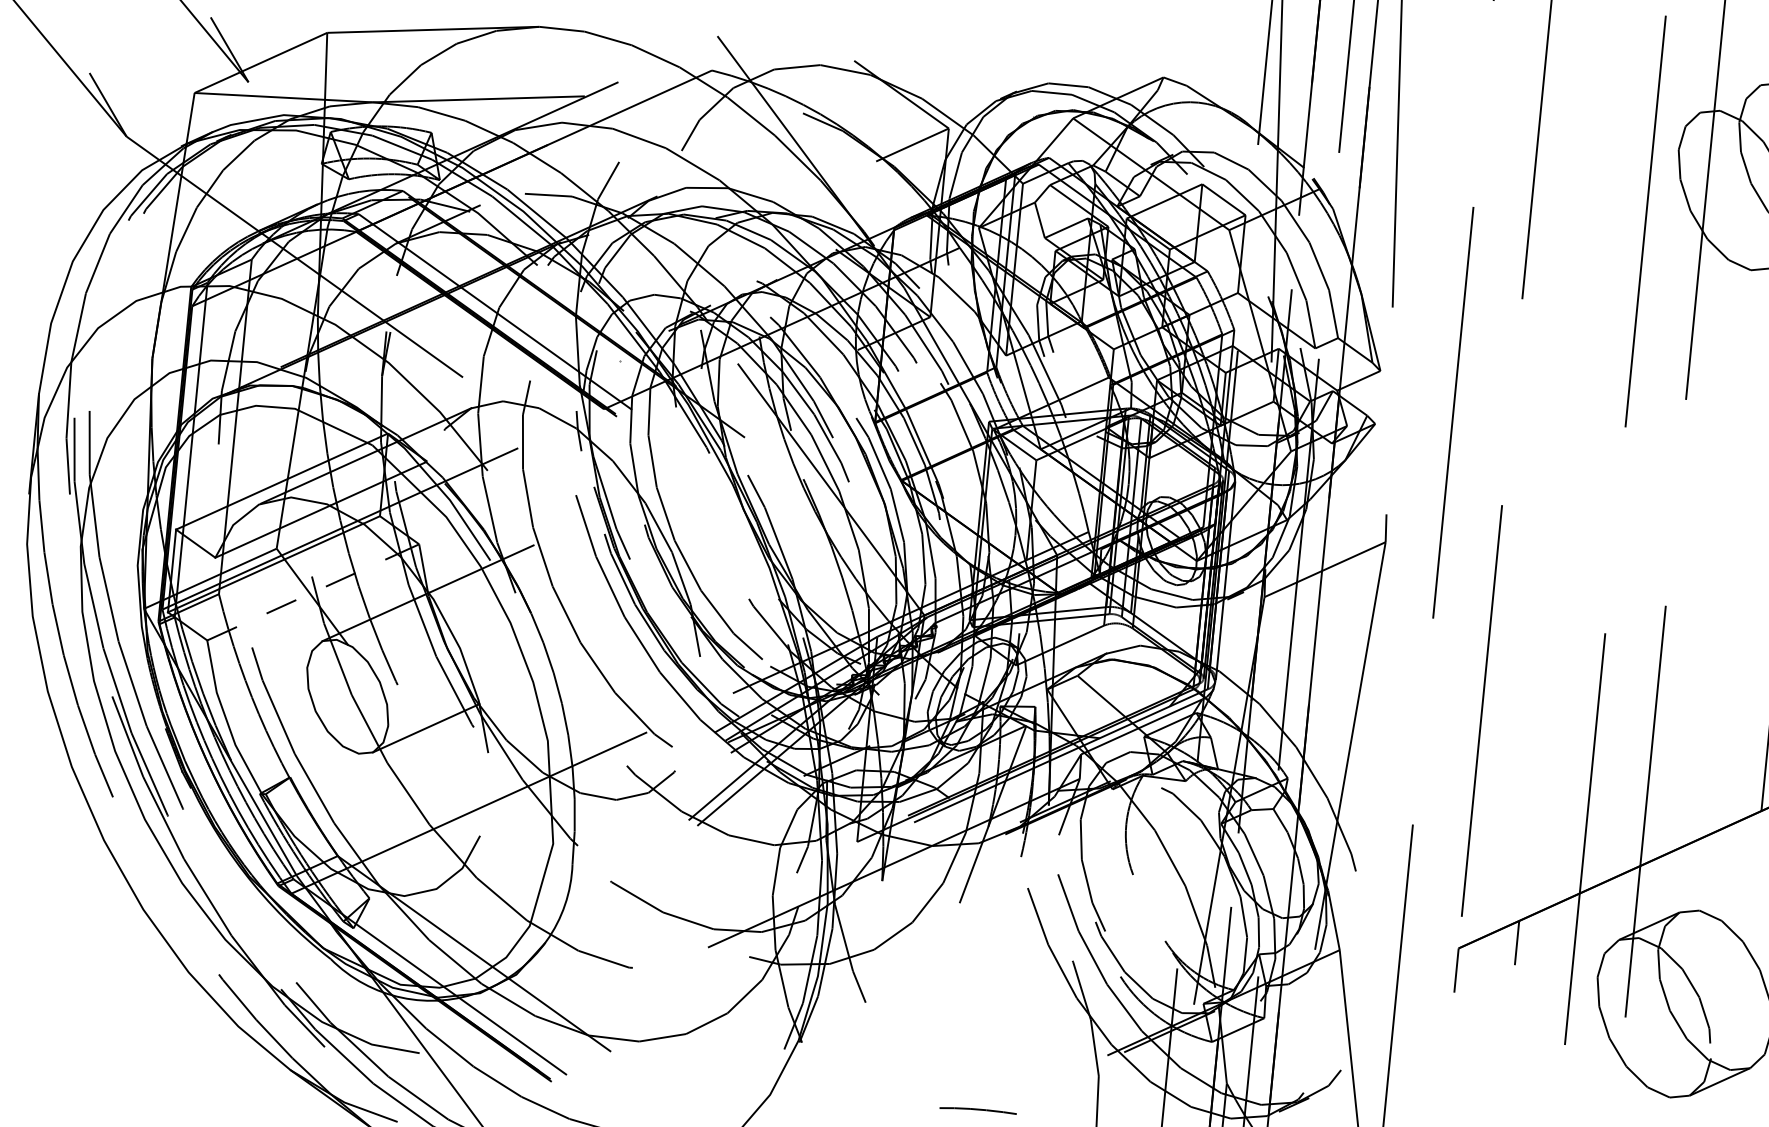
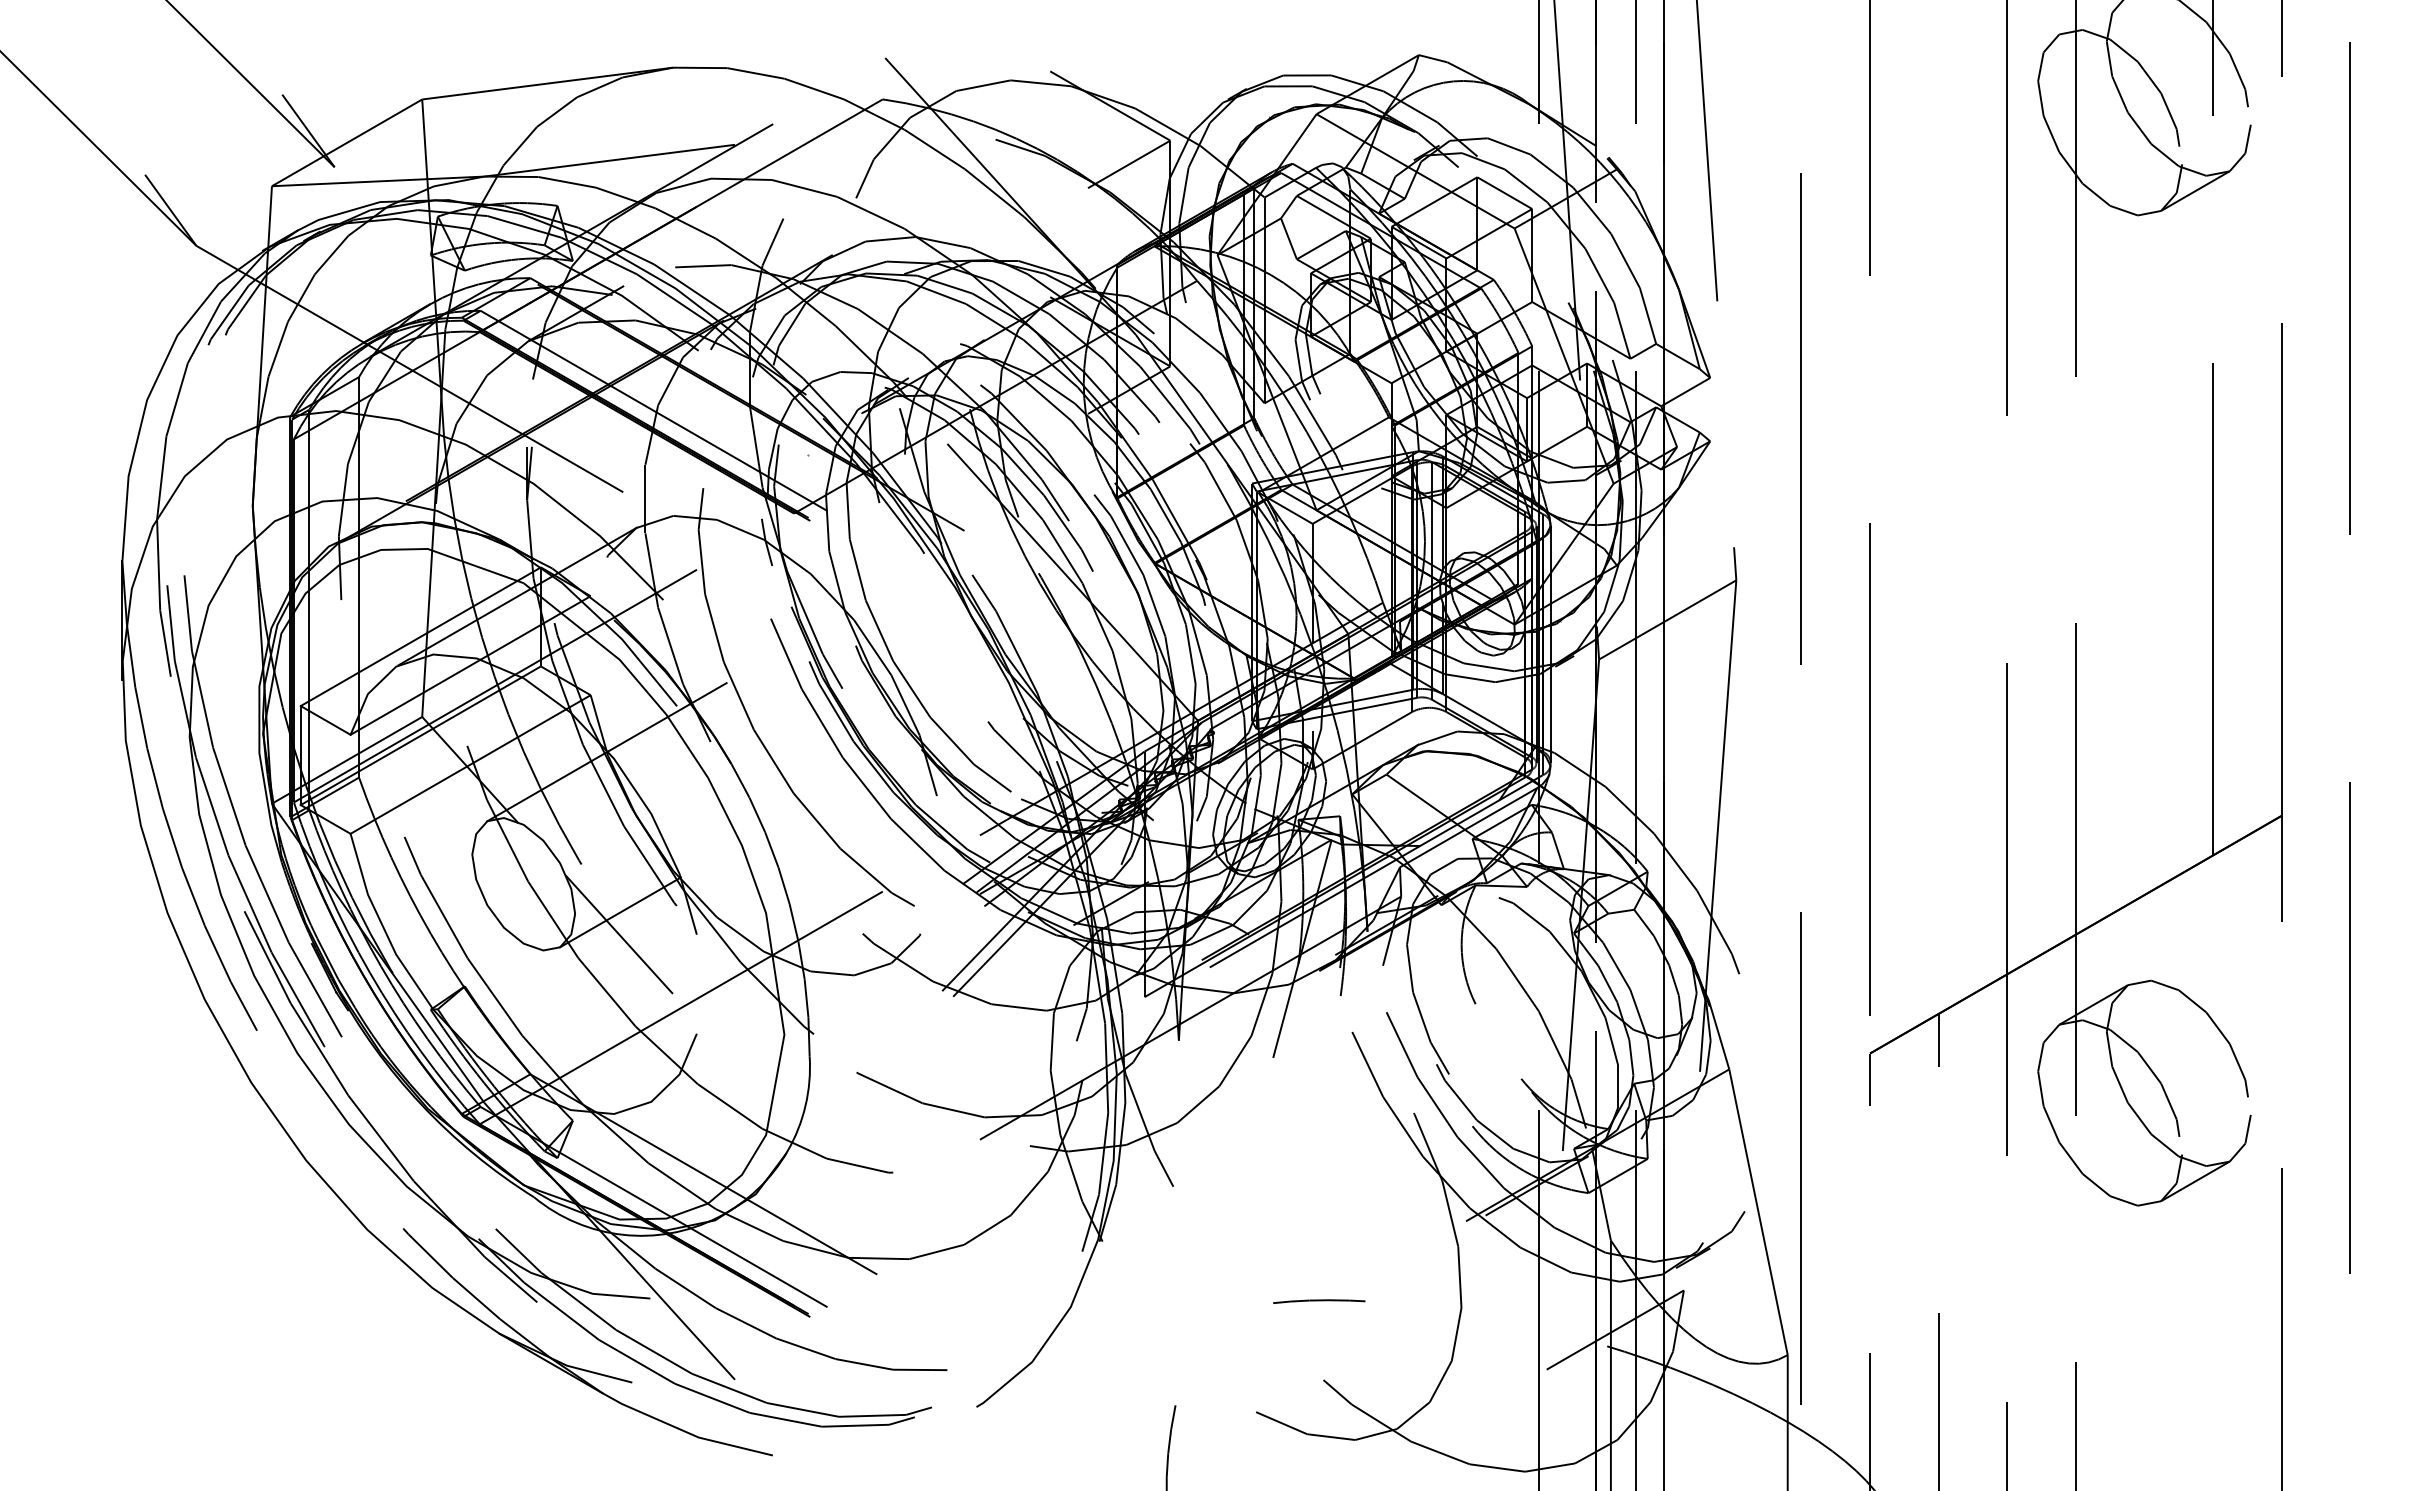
line: (302, 597) -> (458, 771), dashed -> solid
line: (422, 746) -> (618, 934), added

